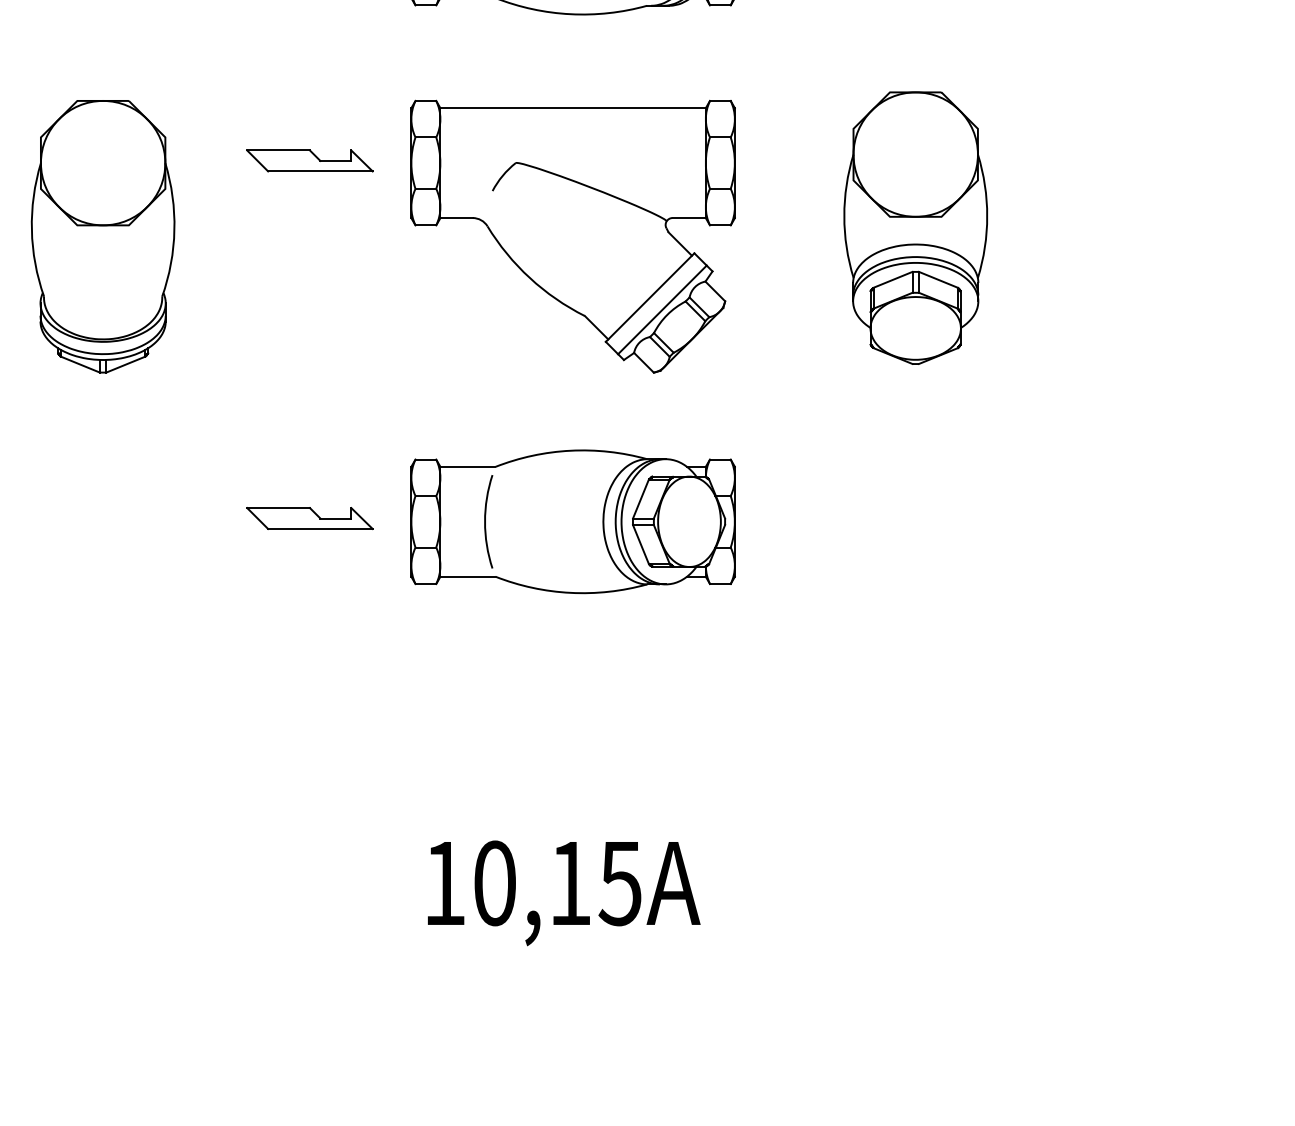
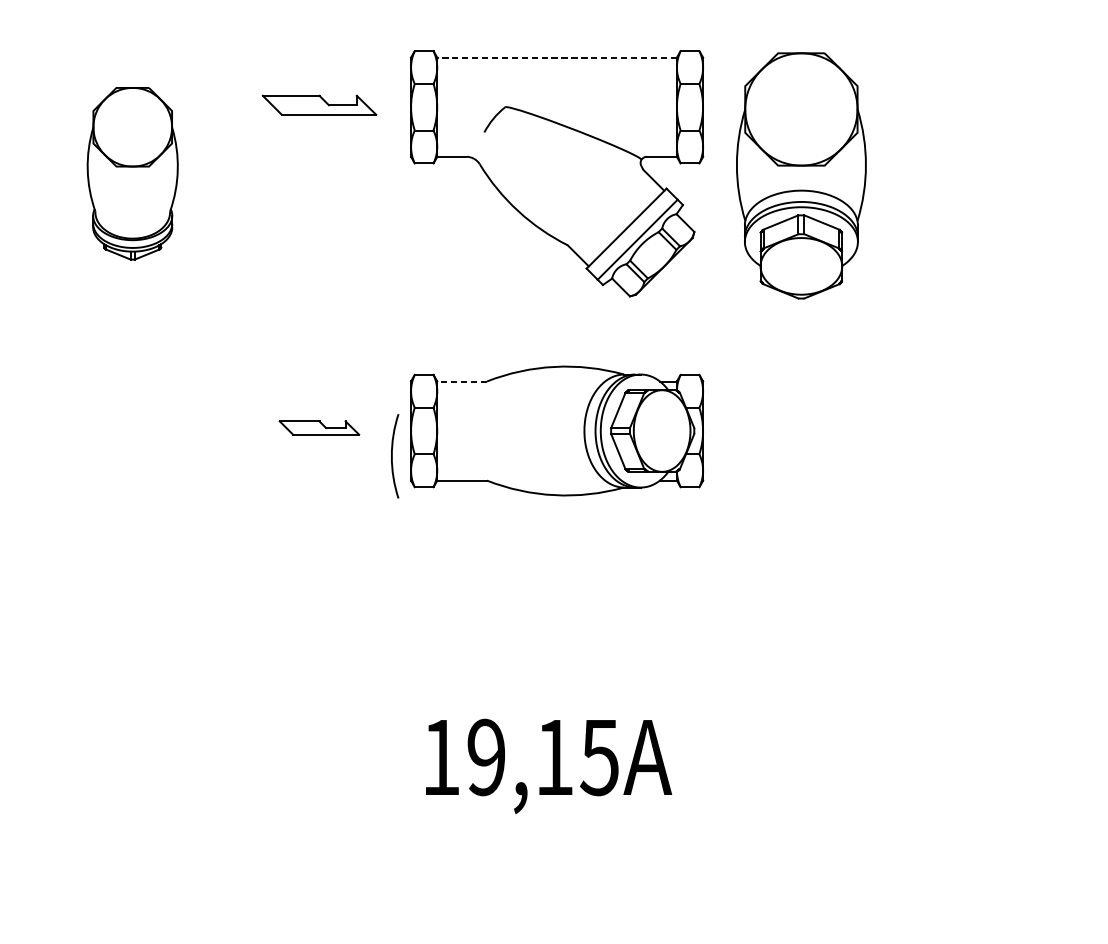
line: (573, 108) -> (557, 57), solid -> dashed
part: (915, 227) -> (801, 175), moved
part: (102, 236) -> (132, 173), size x0.7
line: (467, 466) -> (461, 381), solid -> dashed
part: (309, 518) -> (319, 428), size x0.7
arc: (485, 521) -> (392, 456), moved
text: (494, 883) -> (486, 757), 10,15A -> 19,15A

